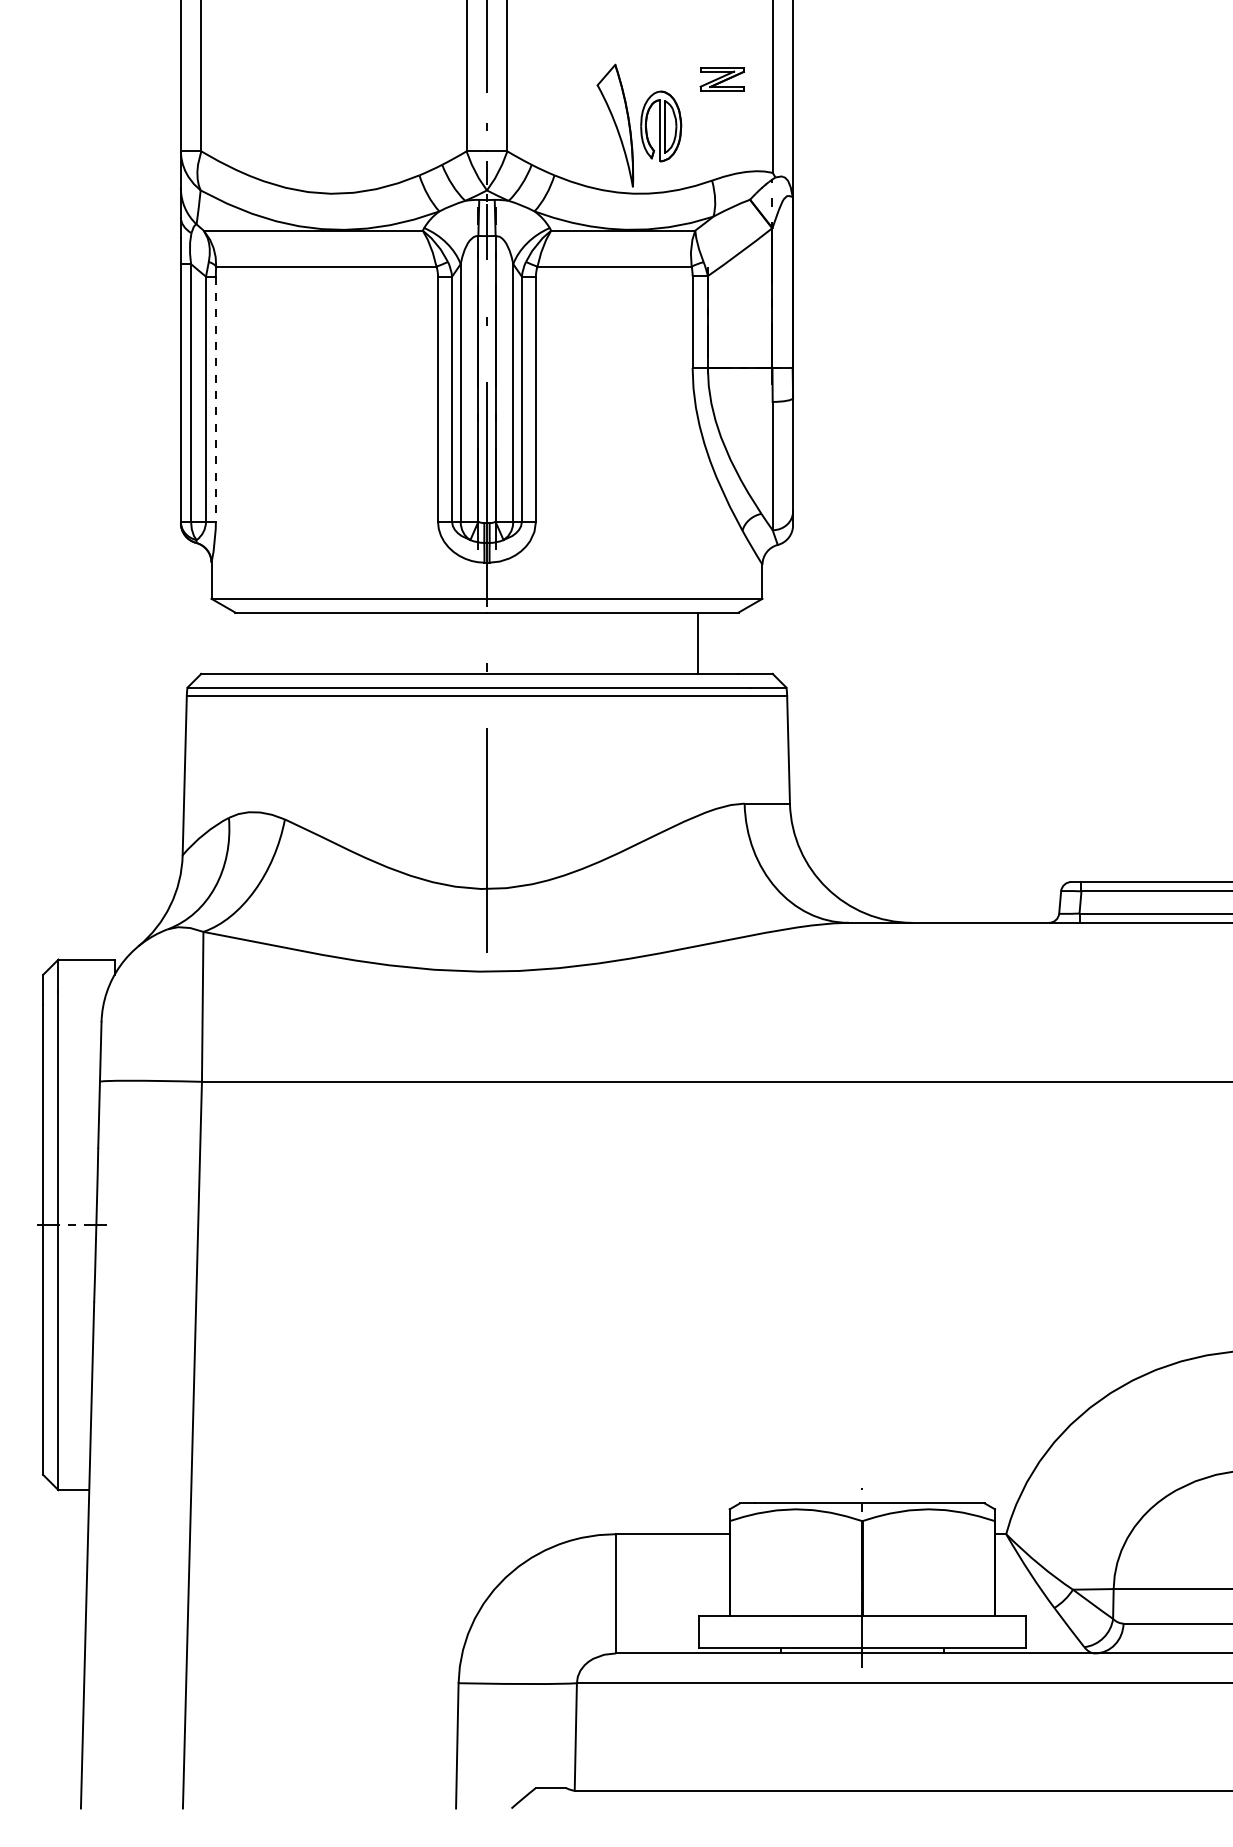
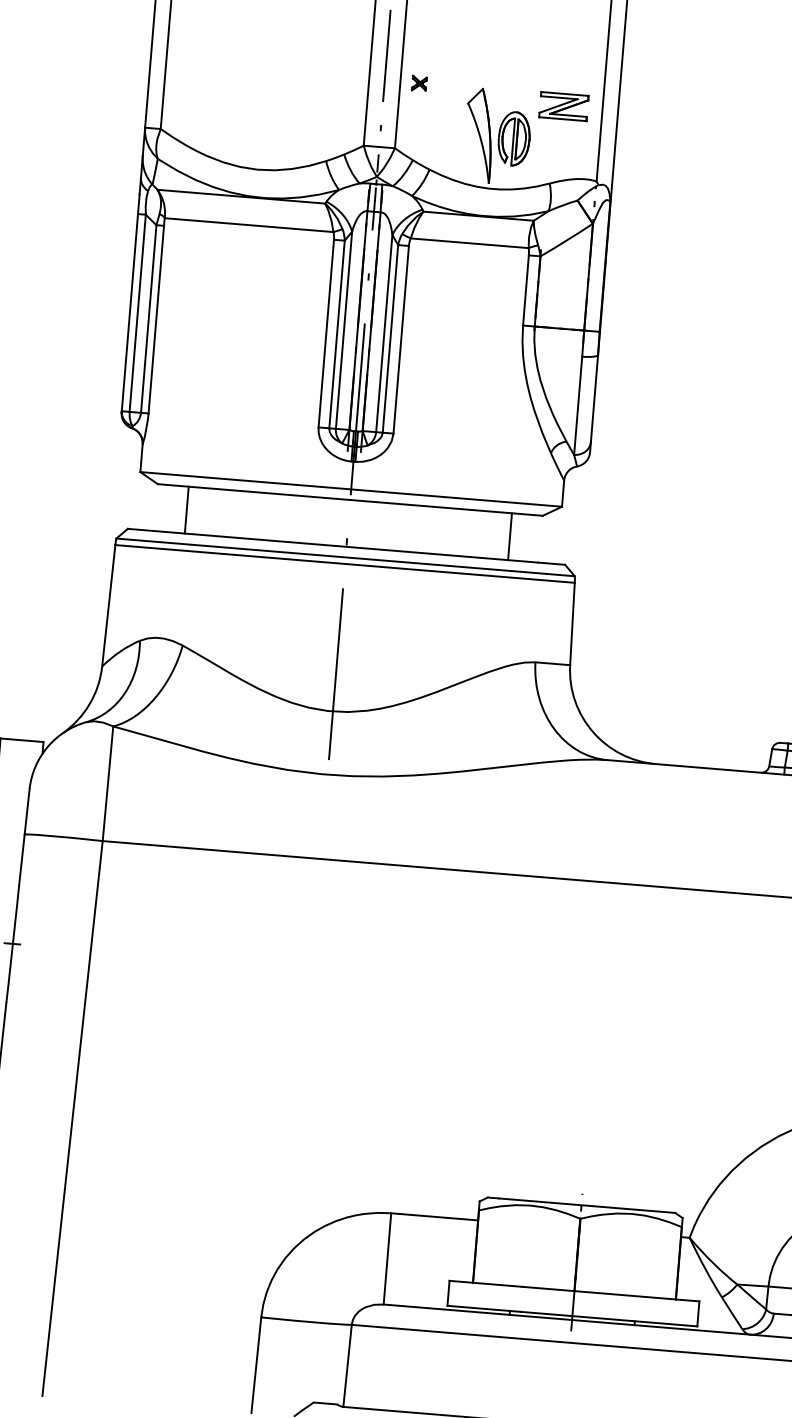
part: (532, 64) -> (419, 83), added
part: (722, 79) -> (564, 106), size x1.43
line: (215, 399) -> (155, 319), dashed -> solid
line: (275, 642) -> (186, 509), added

